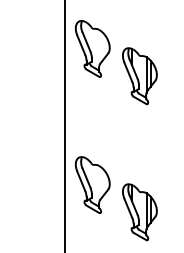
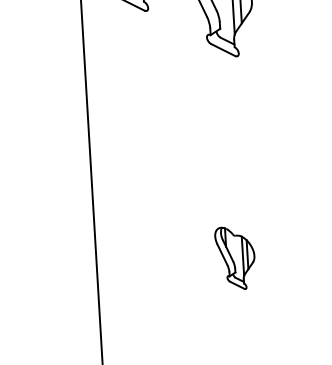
part: (92, 184) -> (144, 211), removed
part: (139, 212) -> (234, 258), size x0.6

